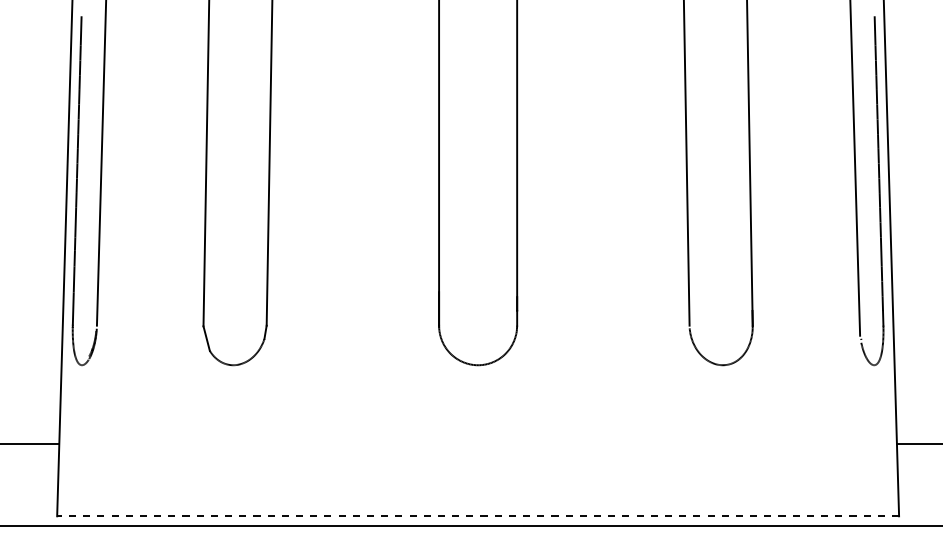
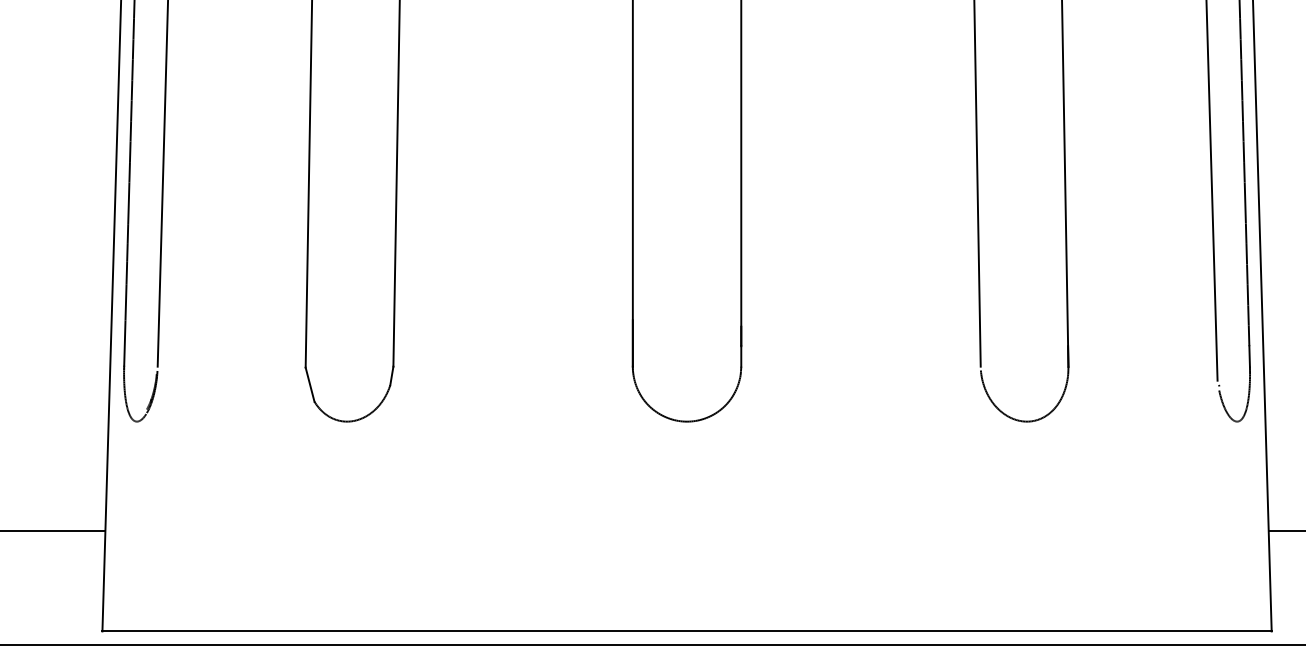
line: (478, 516) -> (687, 631), dashed -> solid

